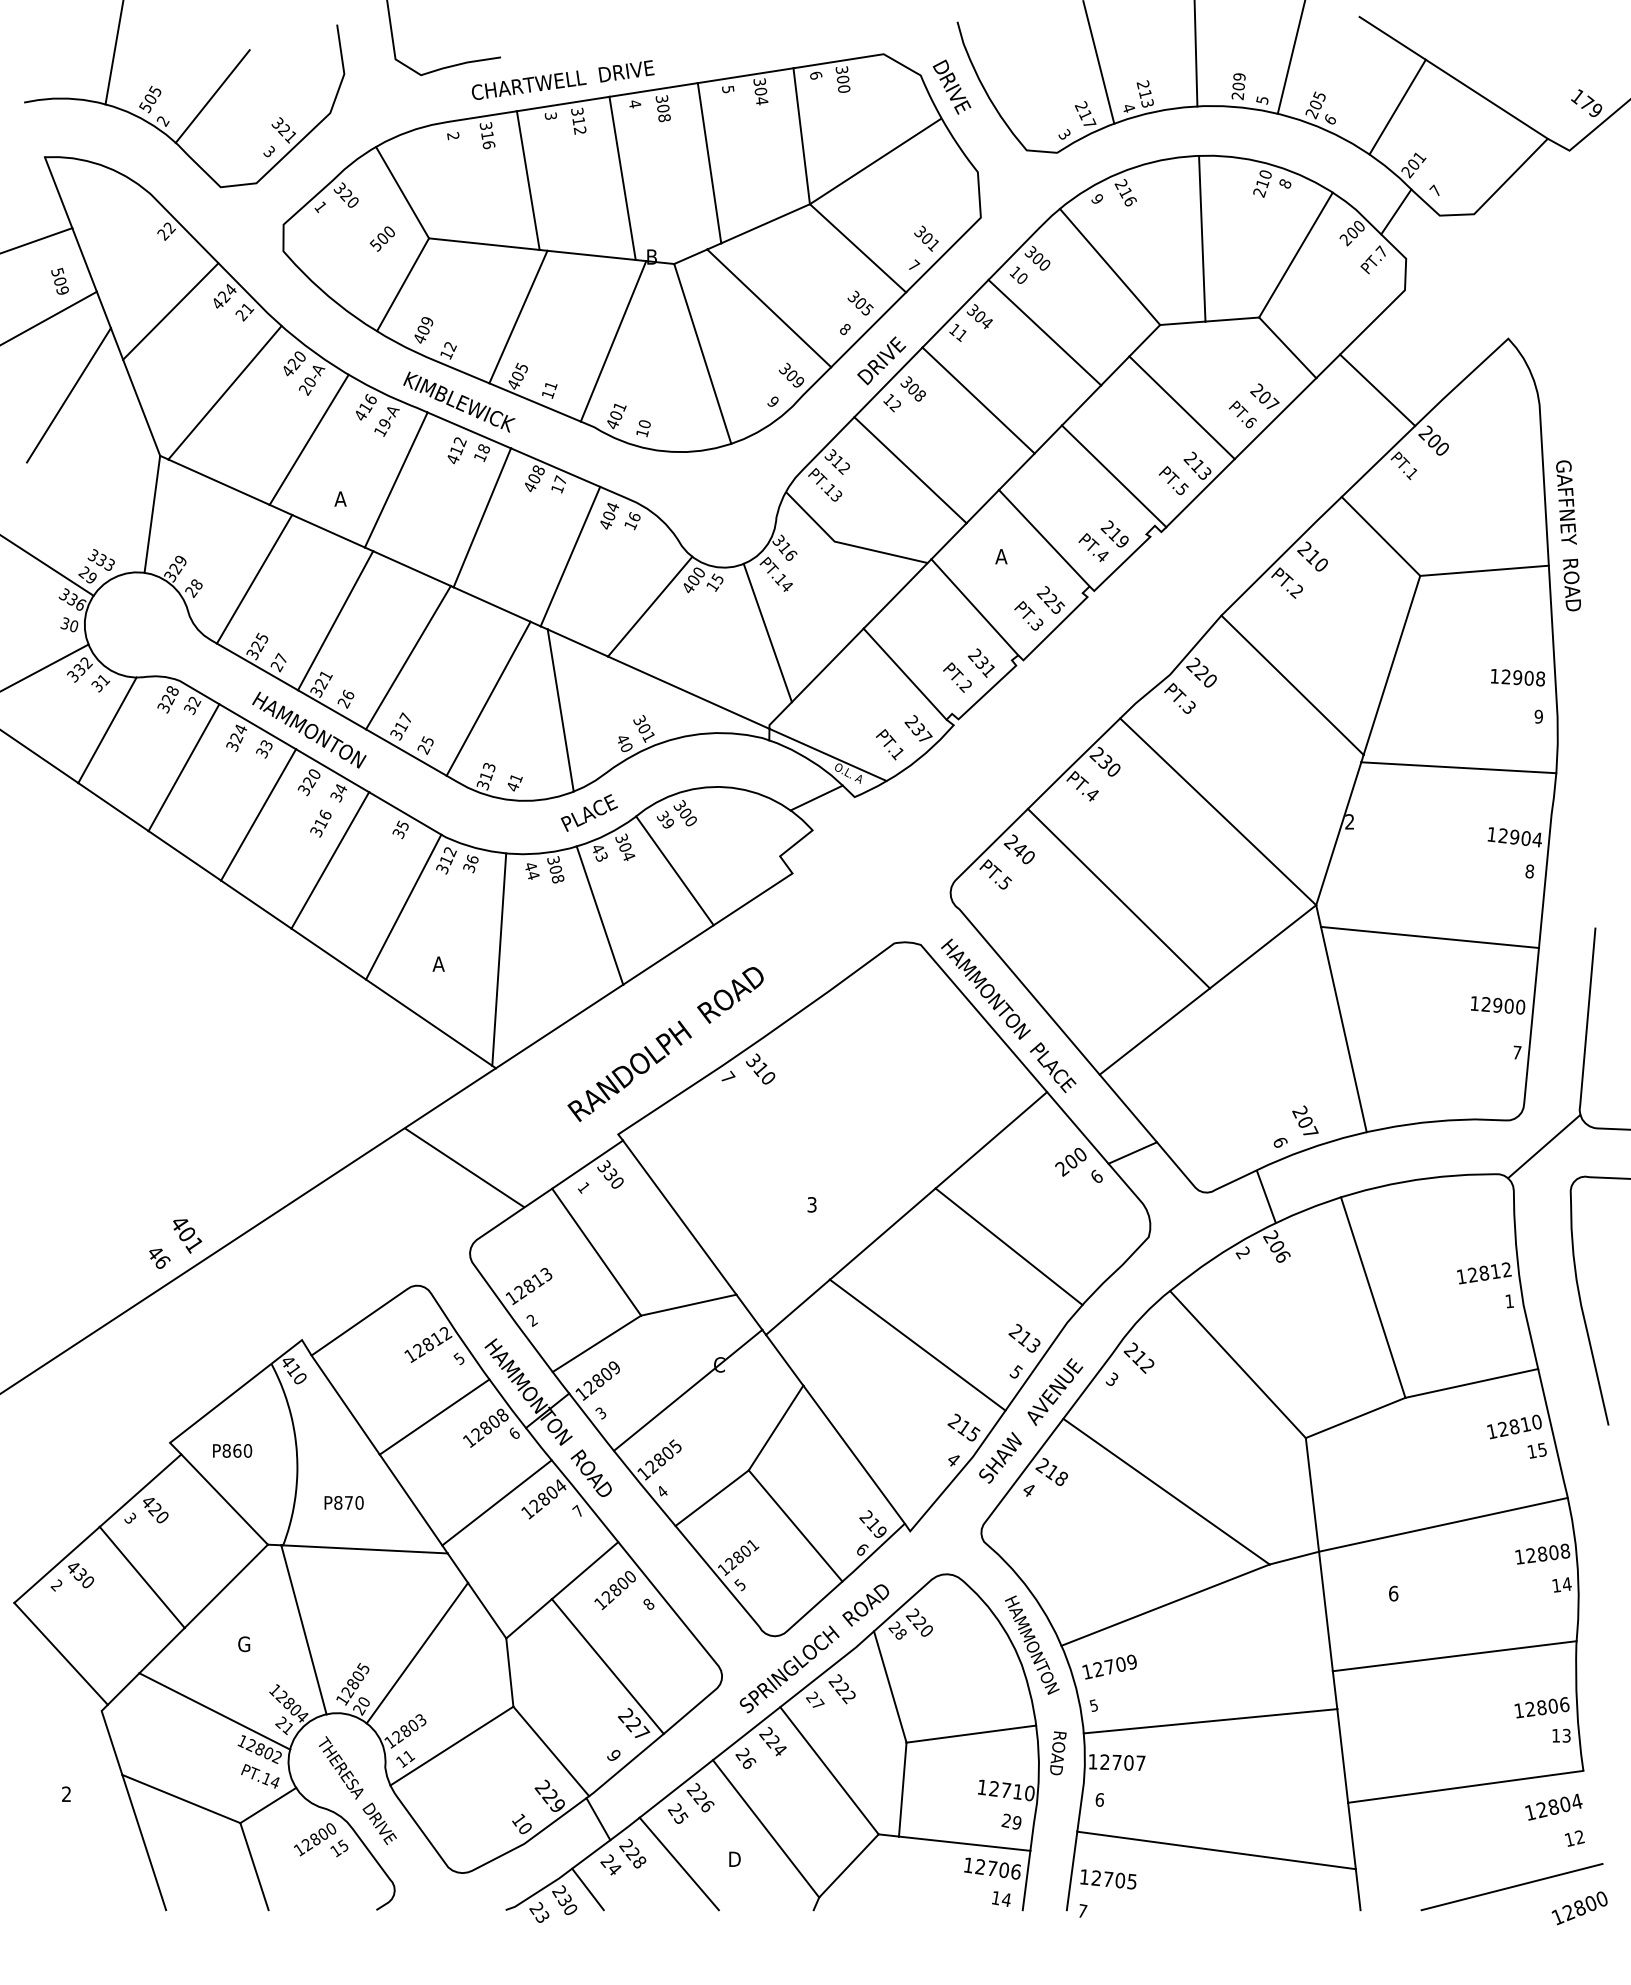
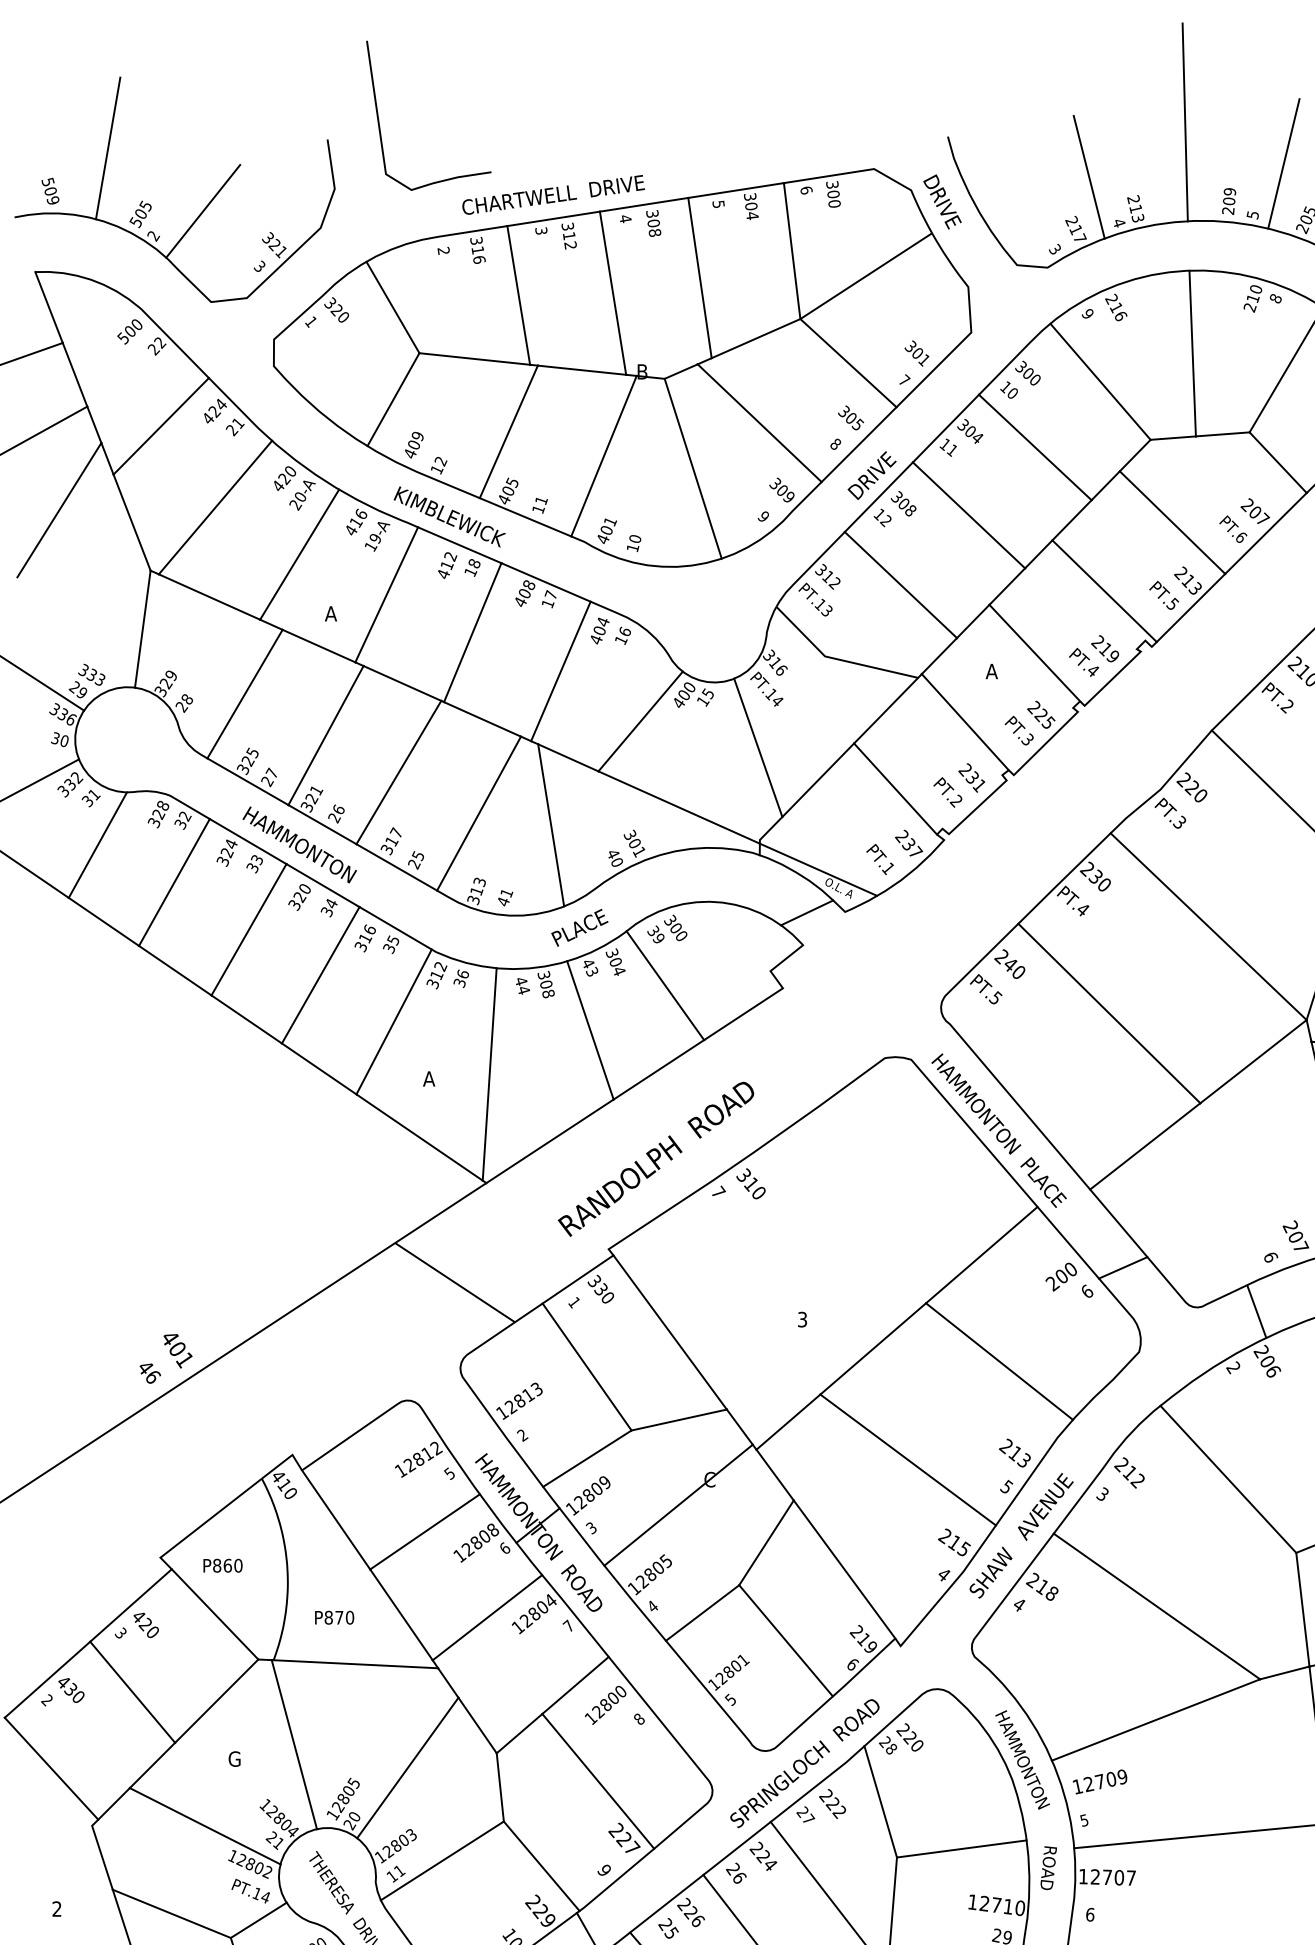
text: (381, 238) -> (128, 331), moved
text: (59, 280) -> (49, 190), moved
text: (320, 823) -> (364, 938), moved

